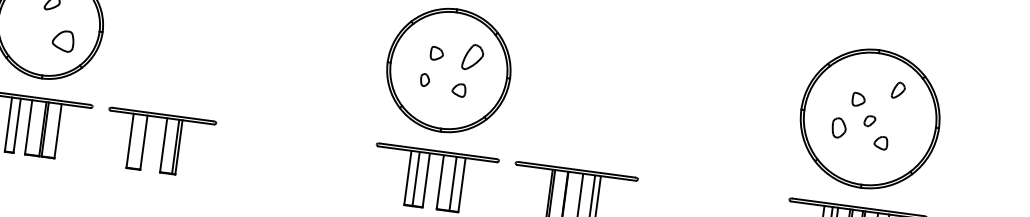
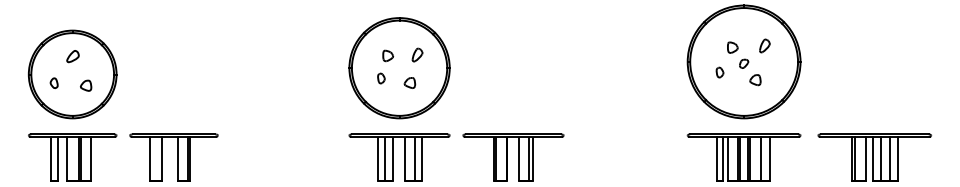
part: (24, 31) -> (53, 82), added
part: (64, 40) -> (86, 85), size x0.62
part: (472, 56) -> (417, 54), size x0.62
part: (898, 89) -> (764, 45), moved
part: (838, 127) -> (719, 72), size x0.62

